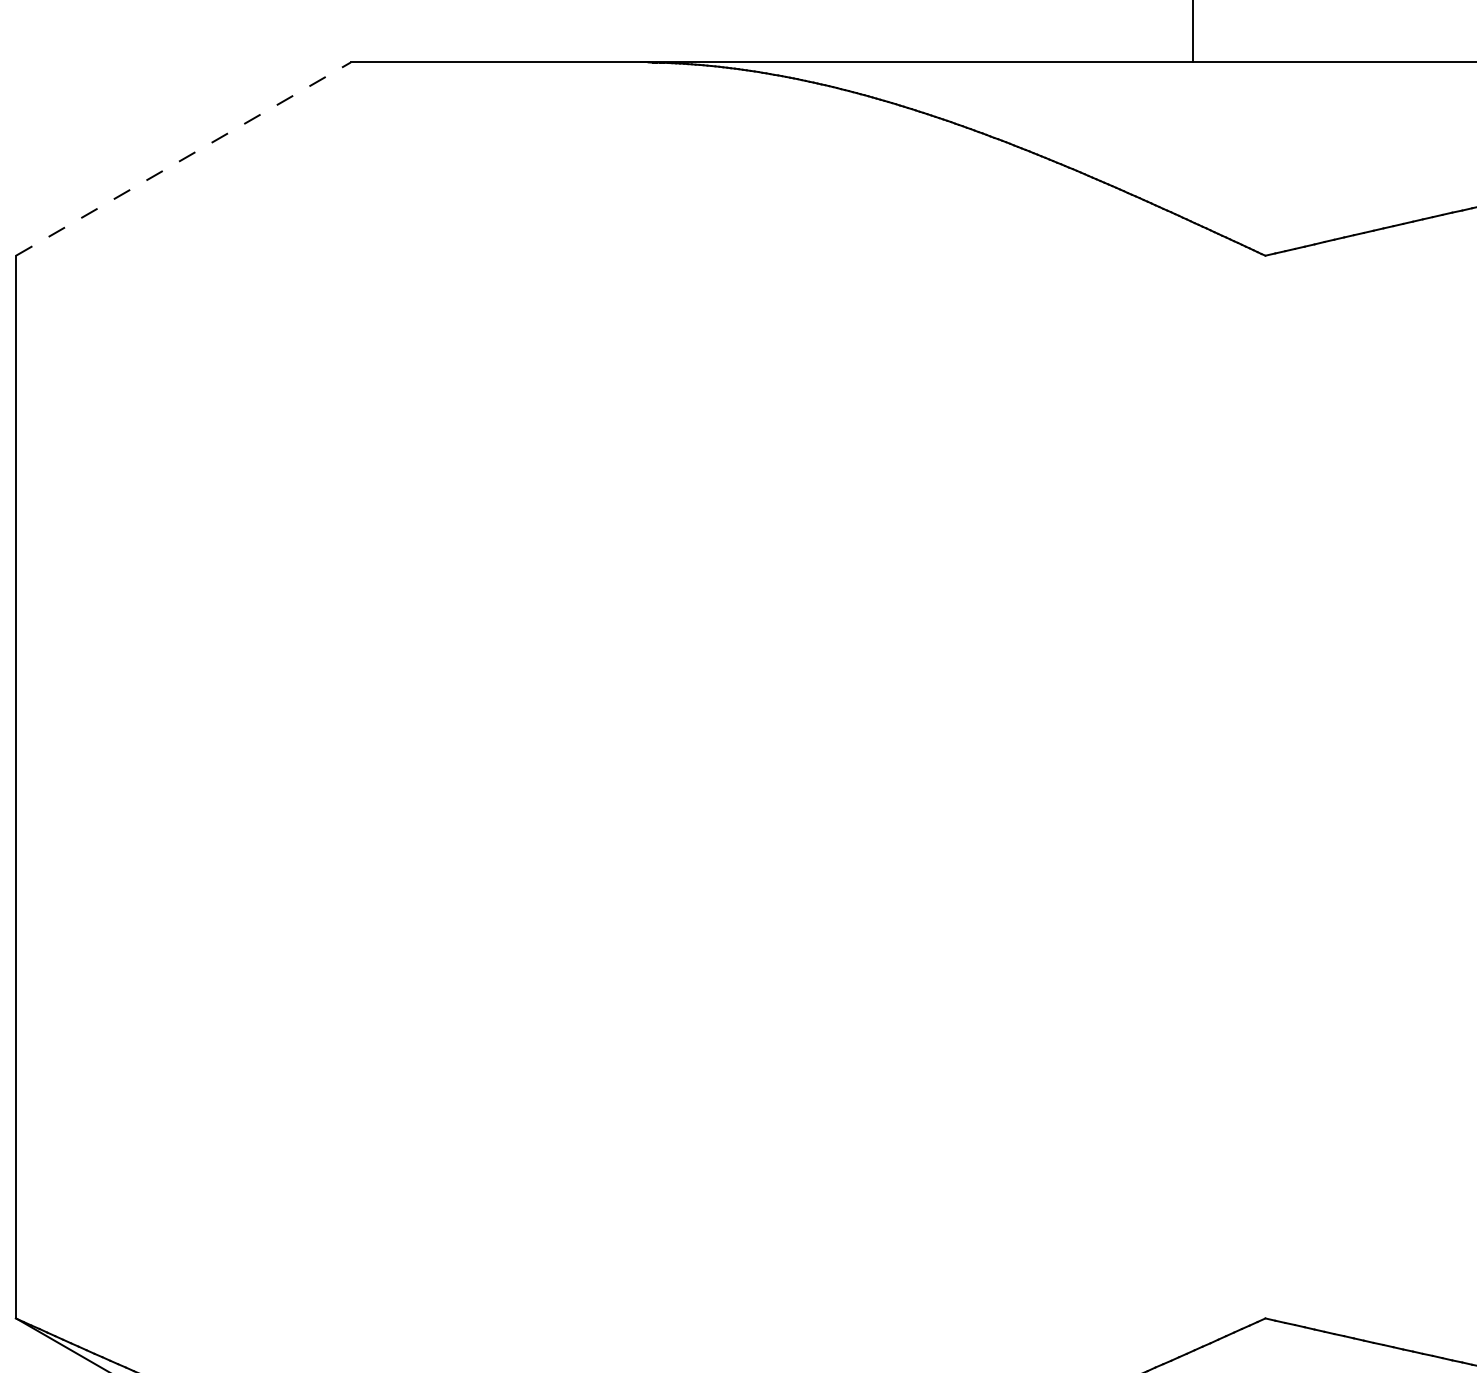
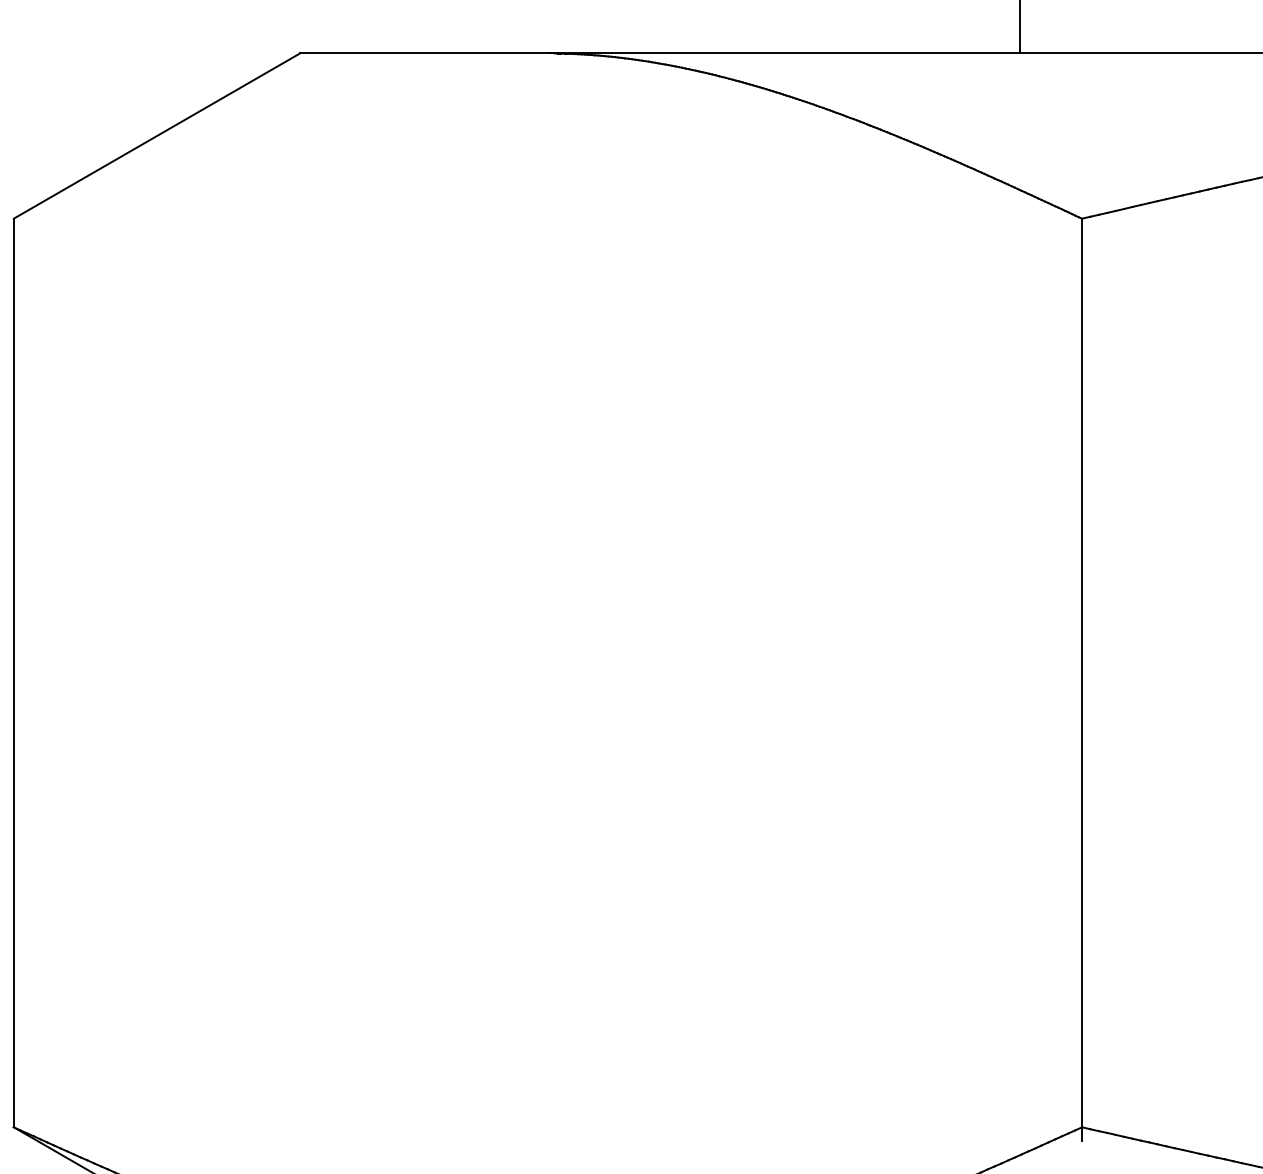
line: (183, 158) -> (156, 135), dashed -> solid
line: (1265, 794) -> (1082, 679), added

